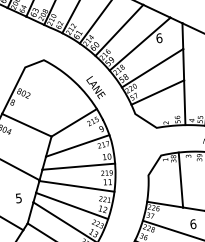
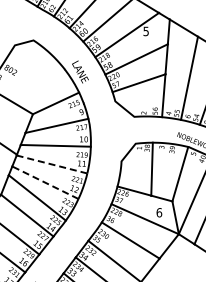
text: (158, 38) -> (145, 31), 6 -> 5
line: (76, 186) -> (51, 164), solid -> dashed
line: (72, 205) -> (45, 182), solid -> dashed

